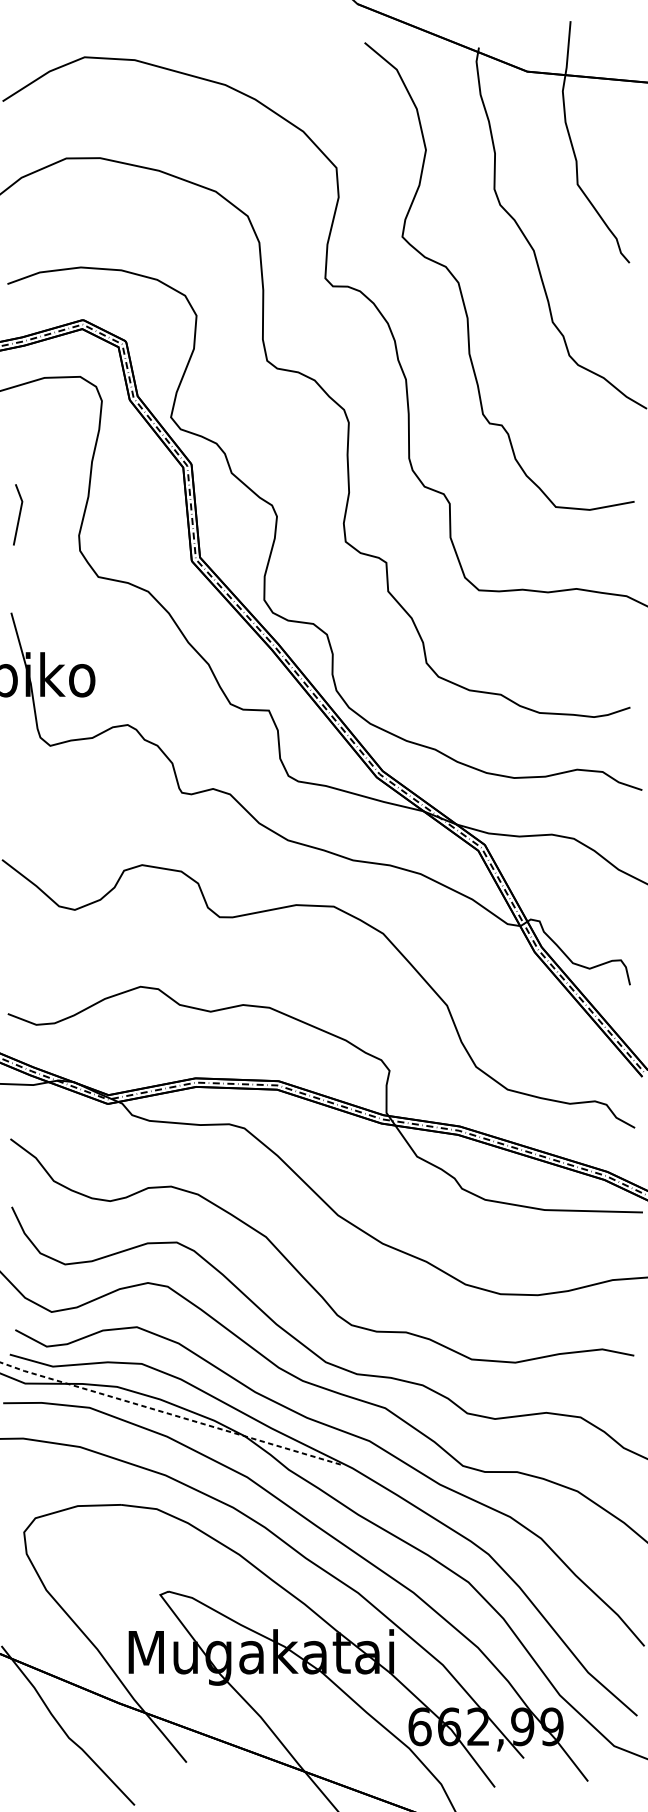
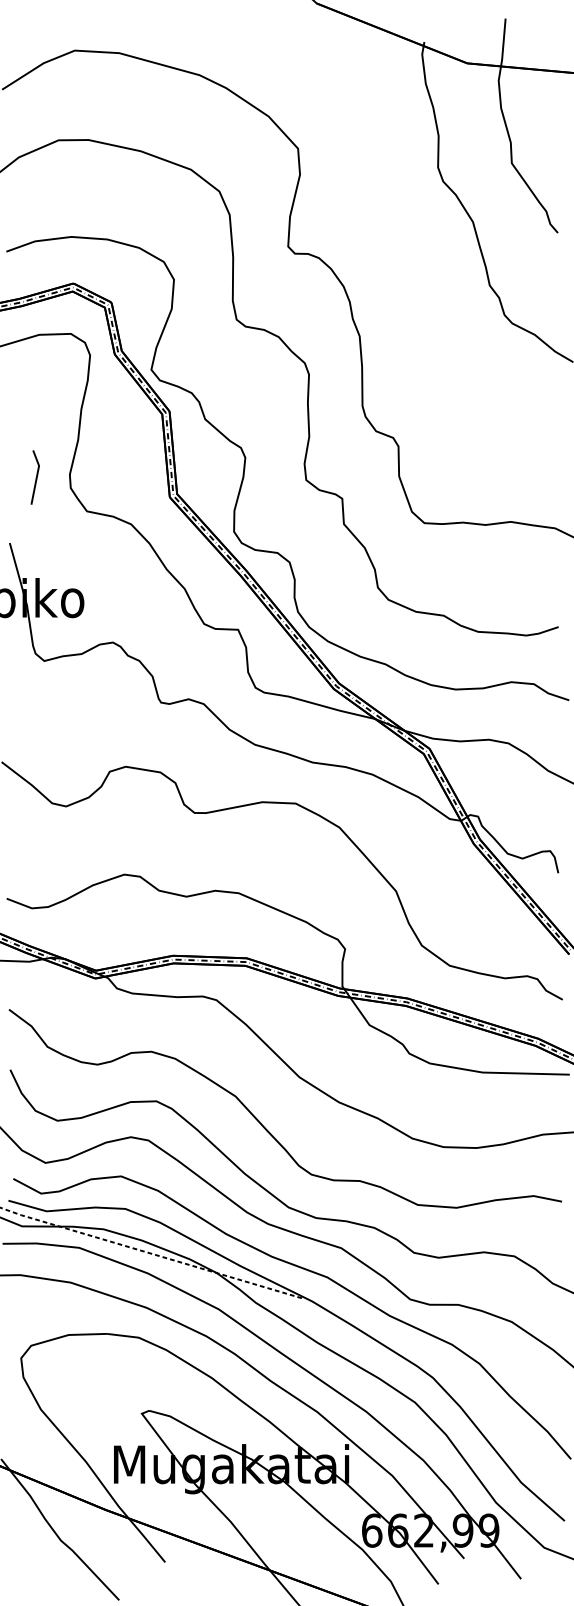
curve: (460, 285) -> (408, 252), removed
line: (18, 514) -> (35, 477), moved

